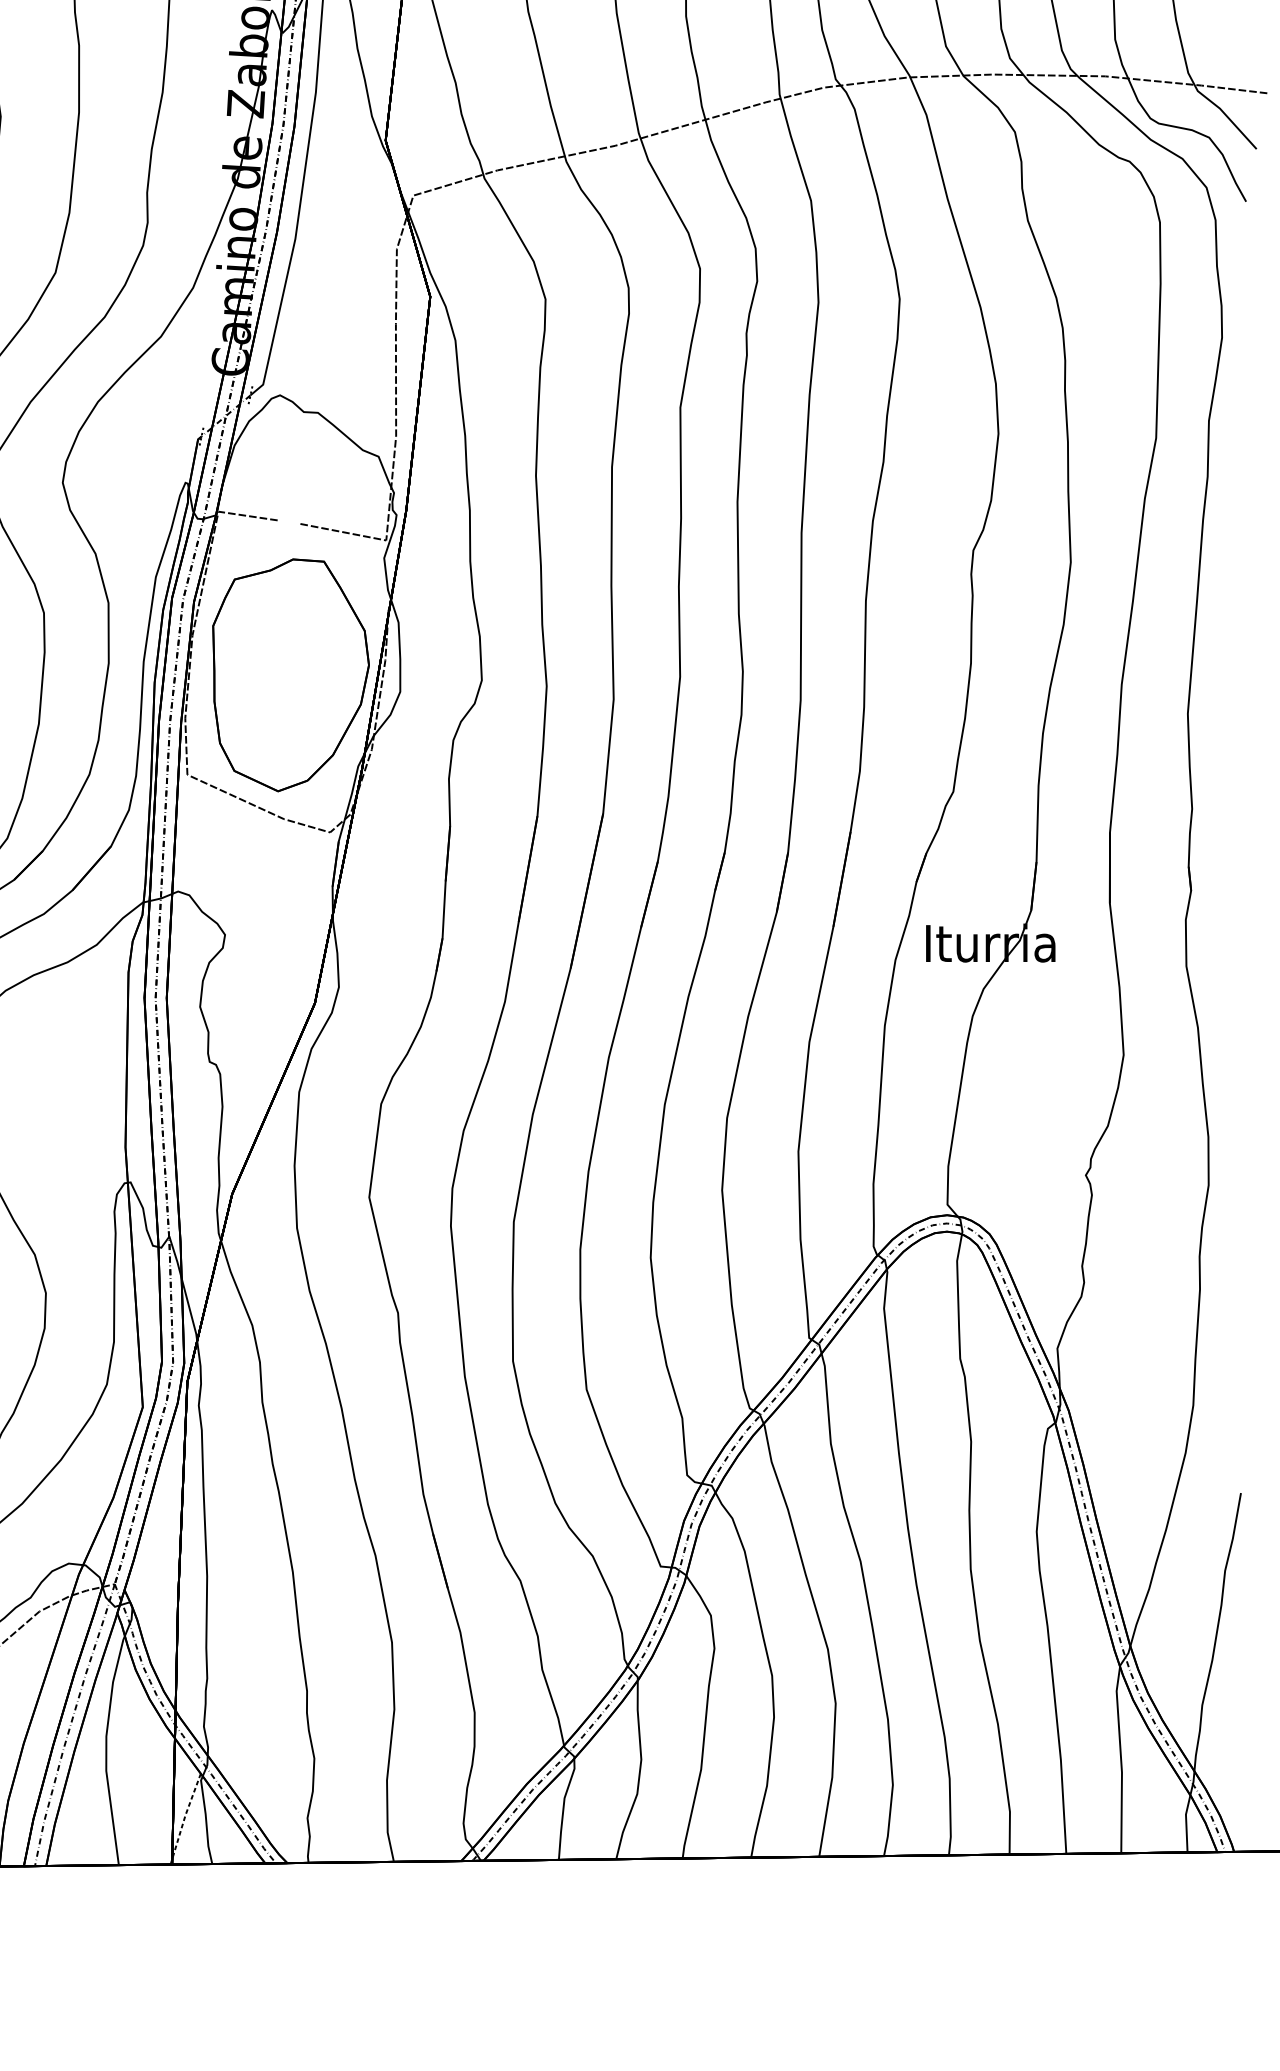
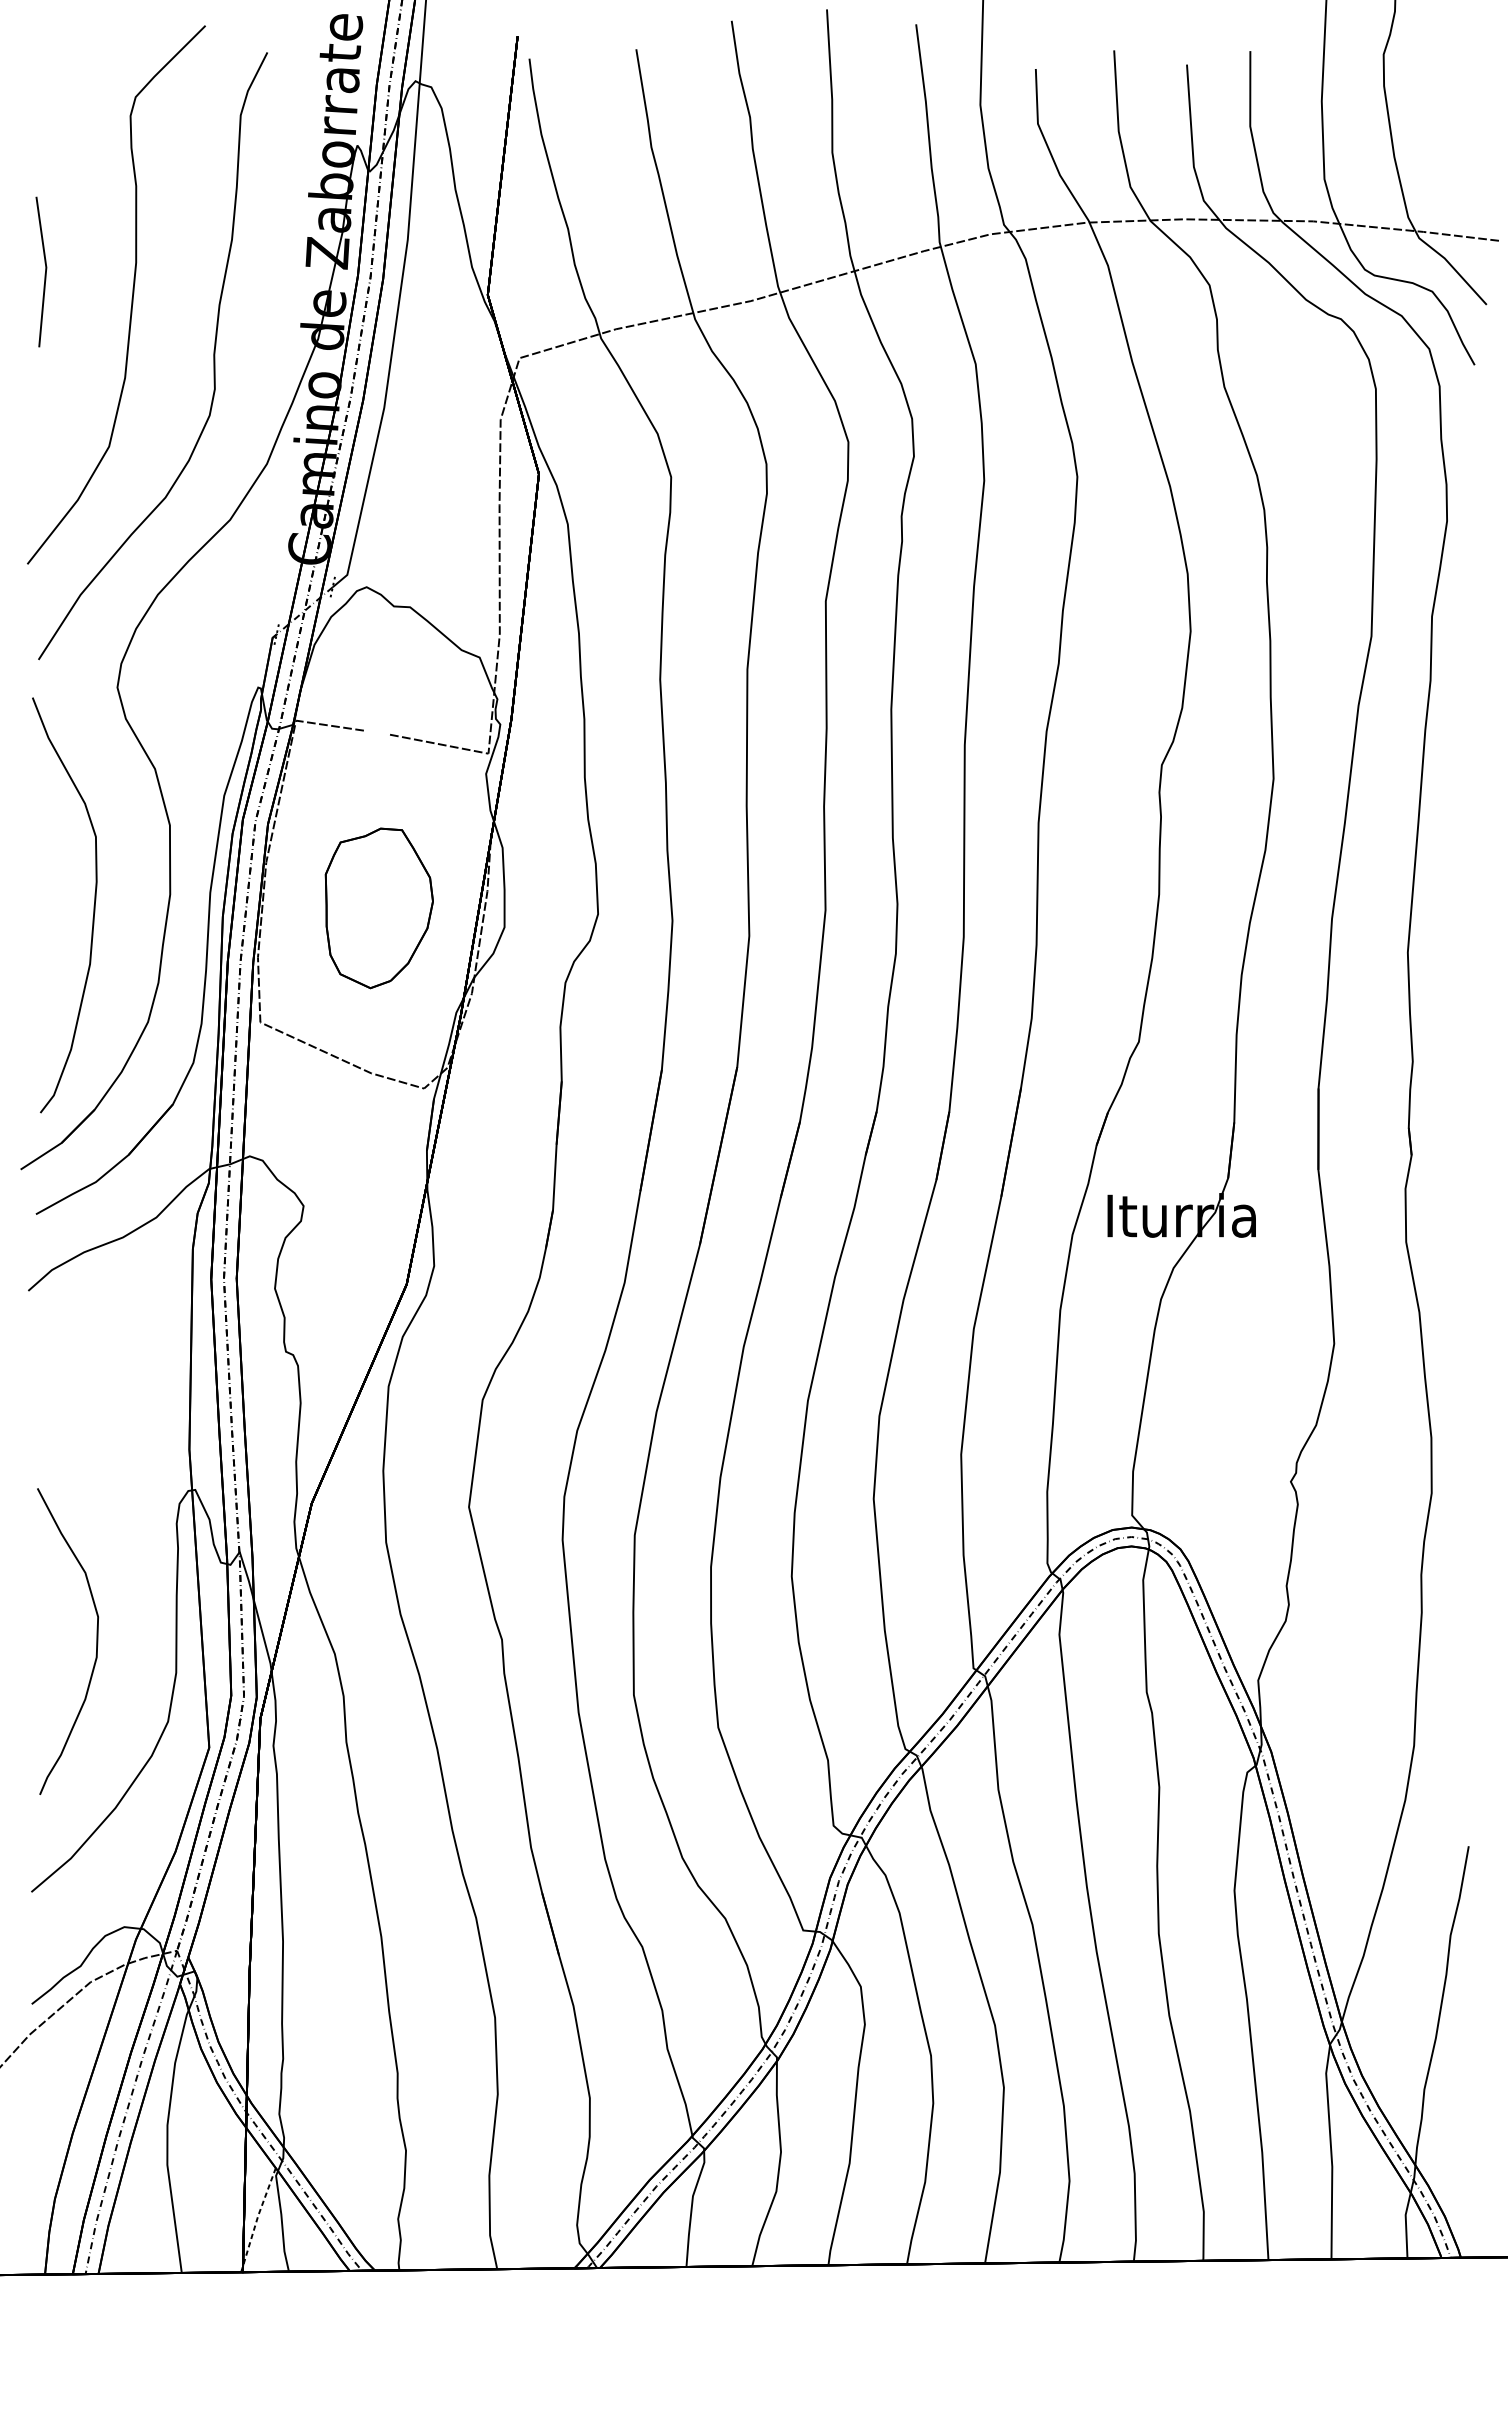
part: (291, 675) -> (379, 908), size x0.6

